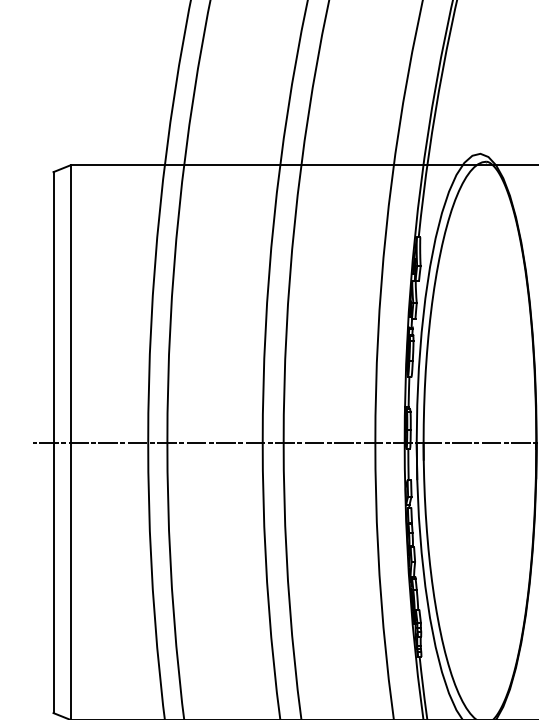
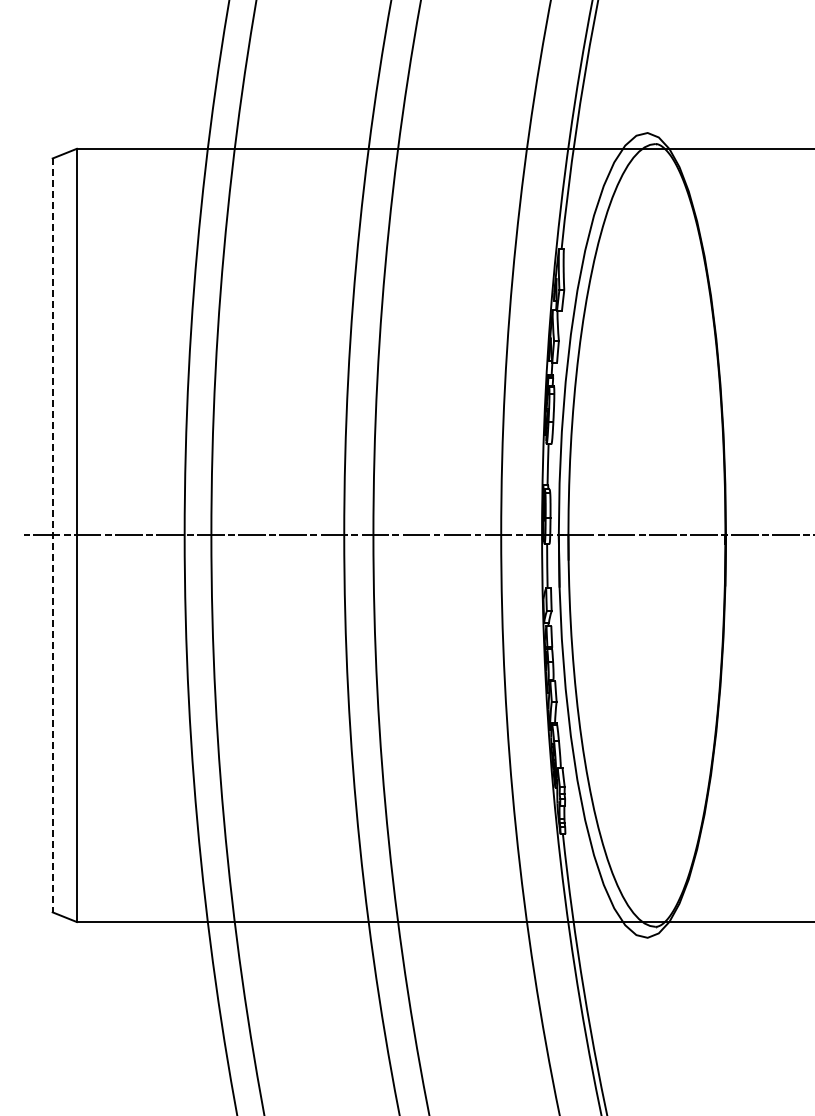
line: (53, 442) -> (52, 535), solid -> dashed

